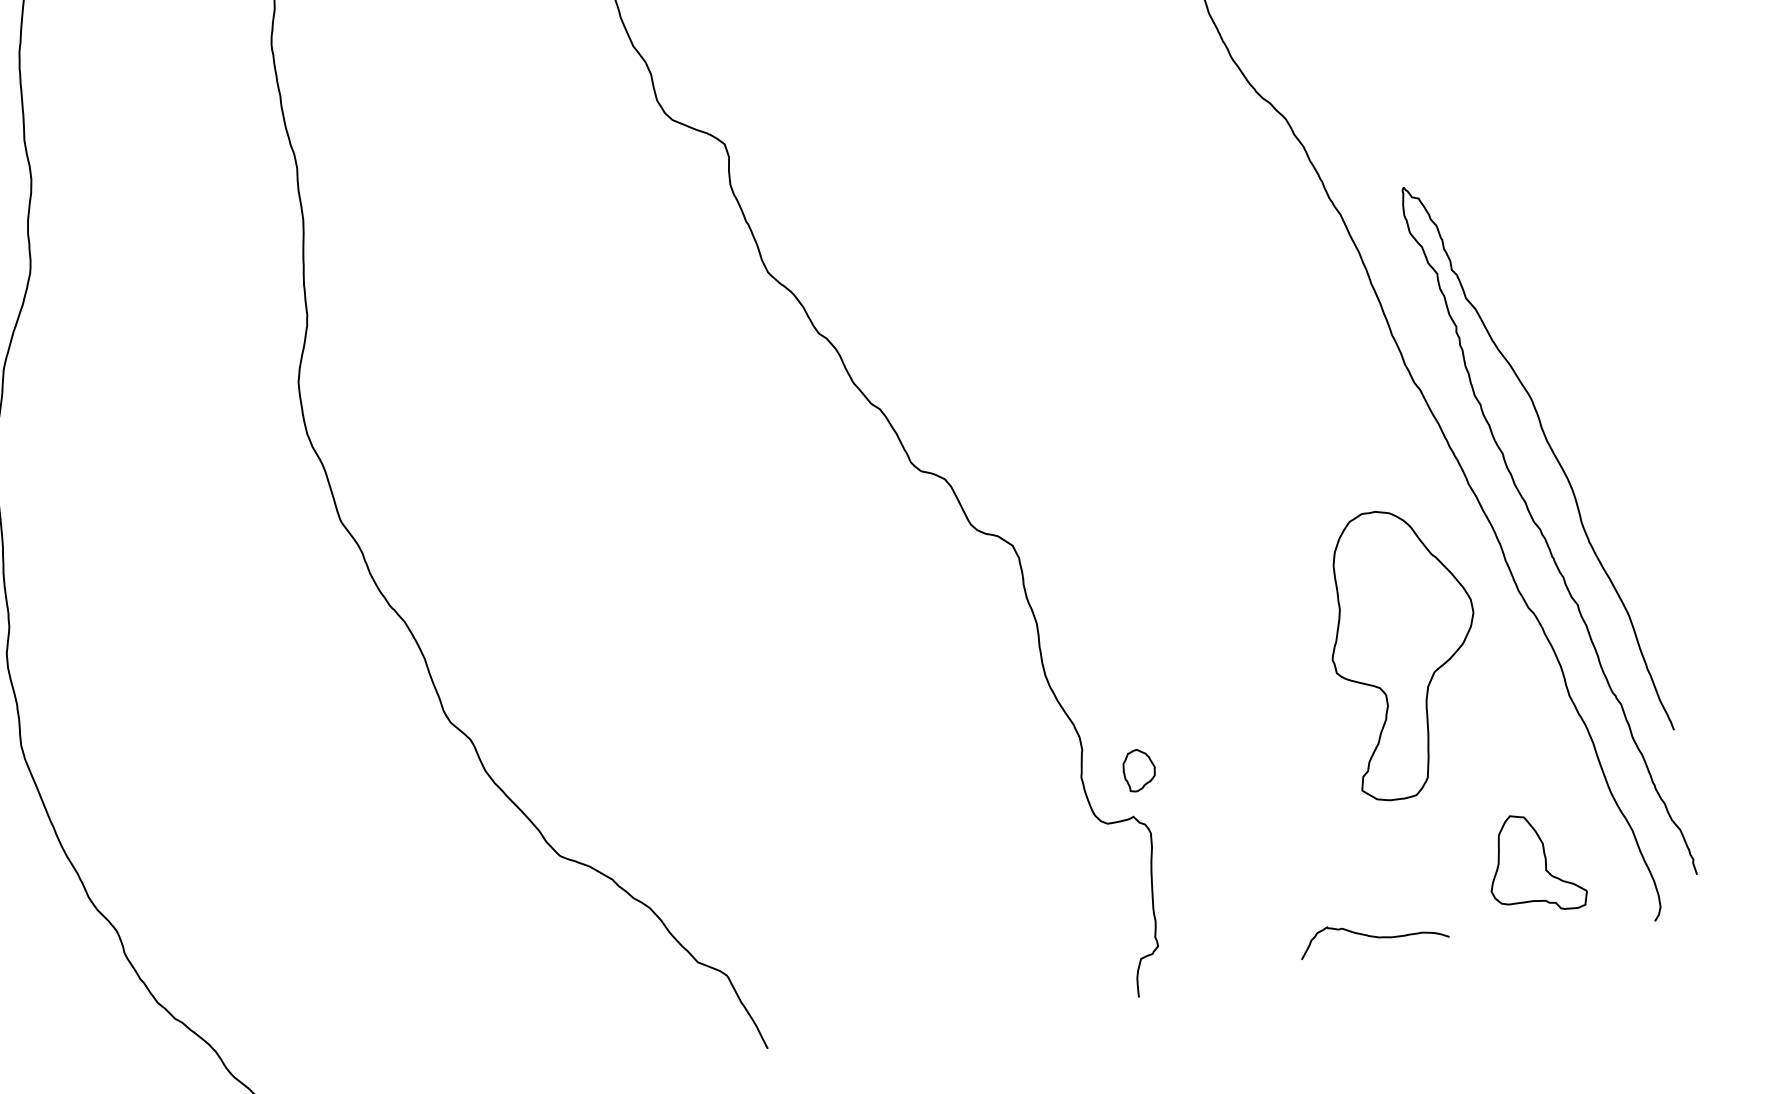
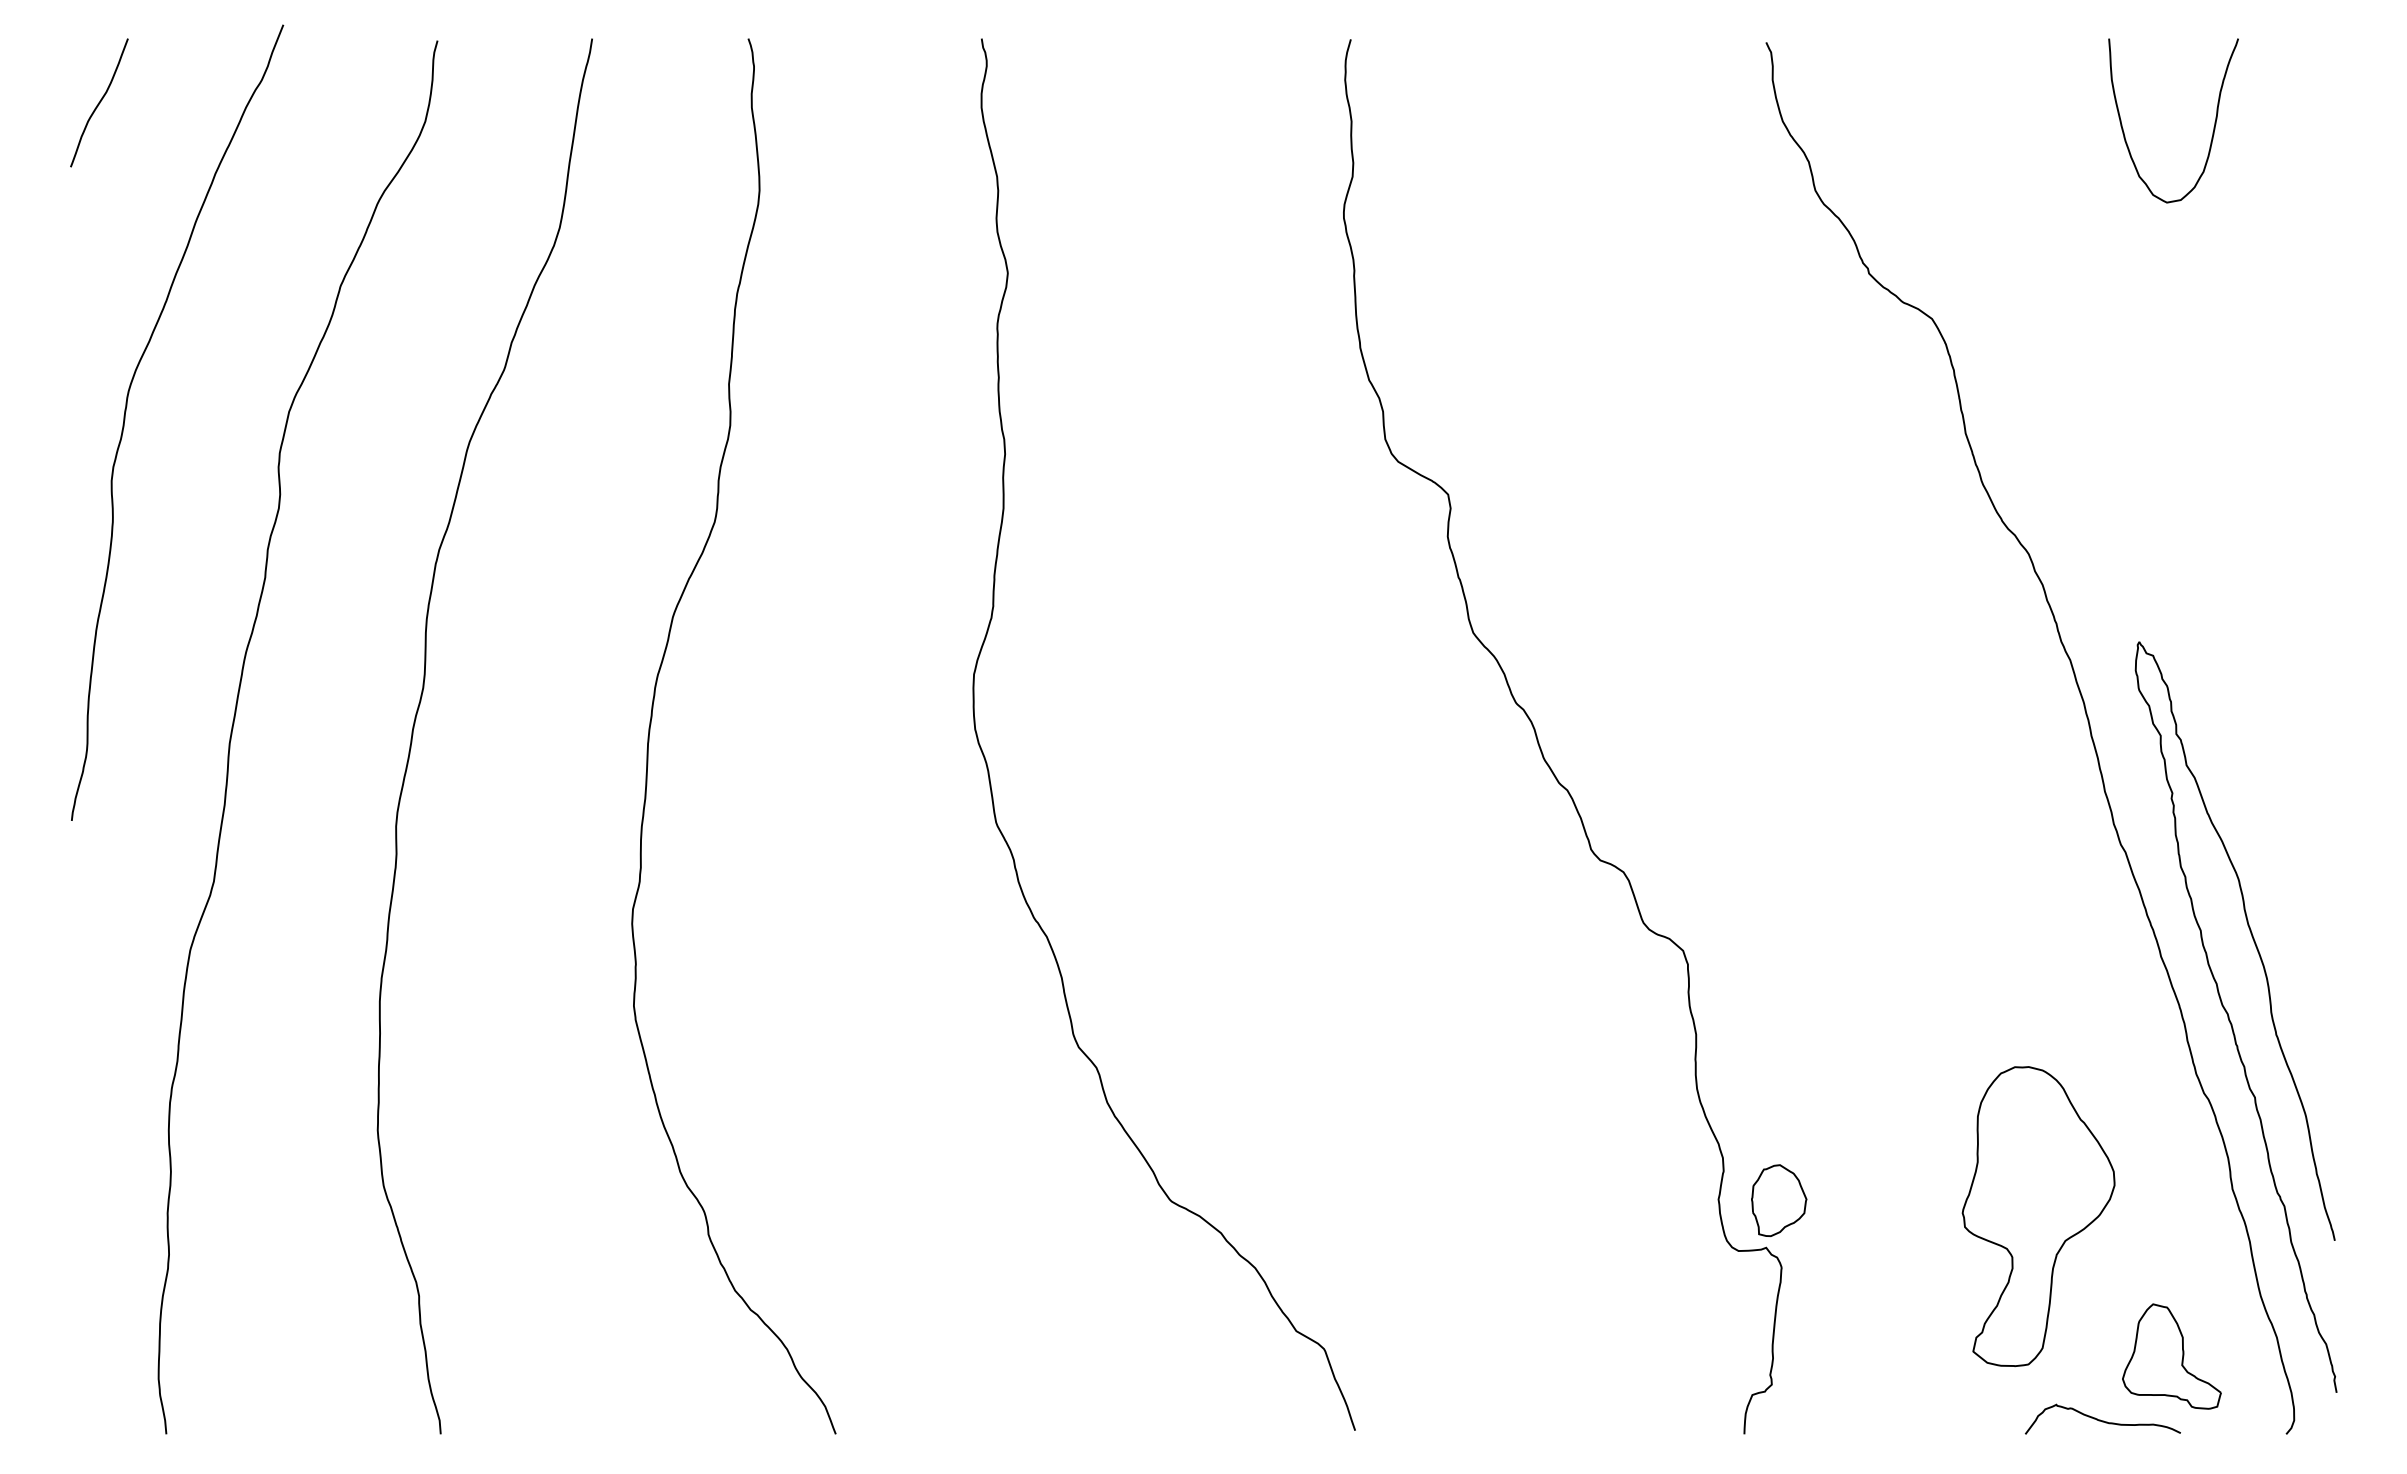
part: (1405, 652) -> (2038, 1216), moved
part: (1139, 769) -> (1779, 1200), size x1.67
curve: (1373, 935) -> (2102, 1420), moved

